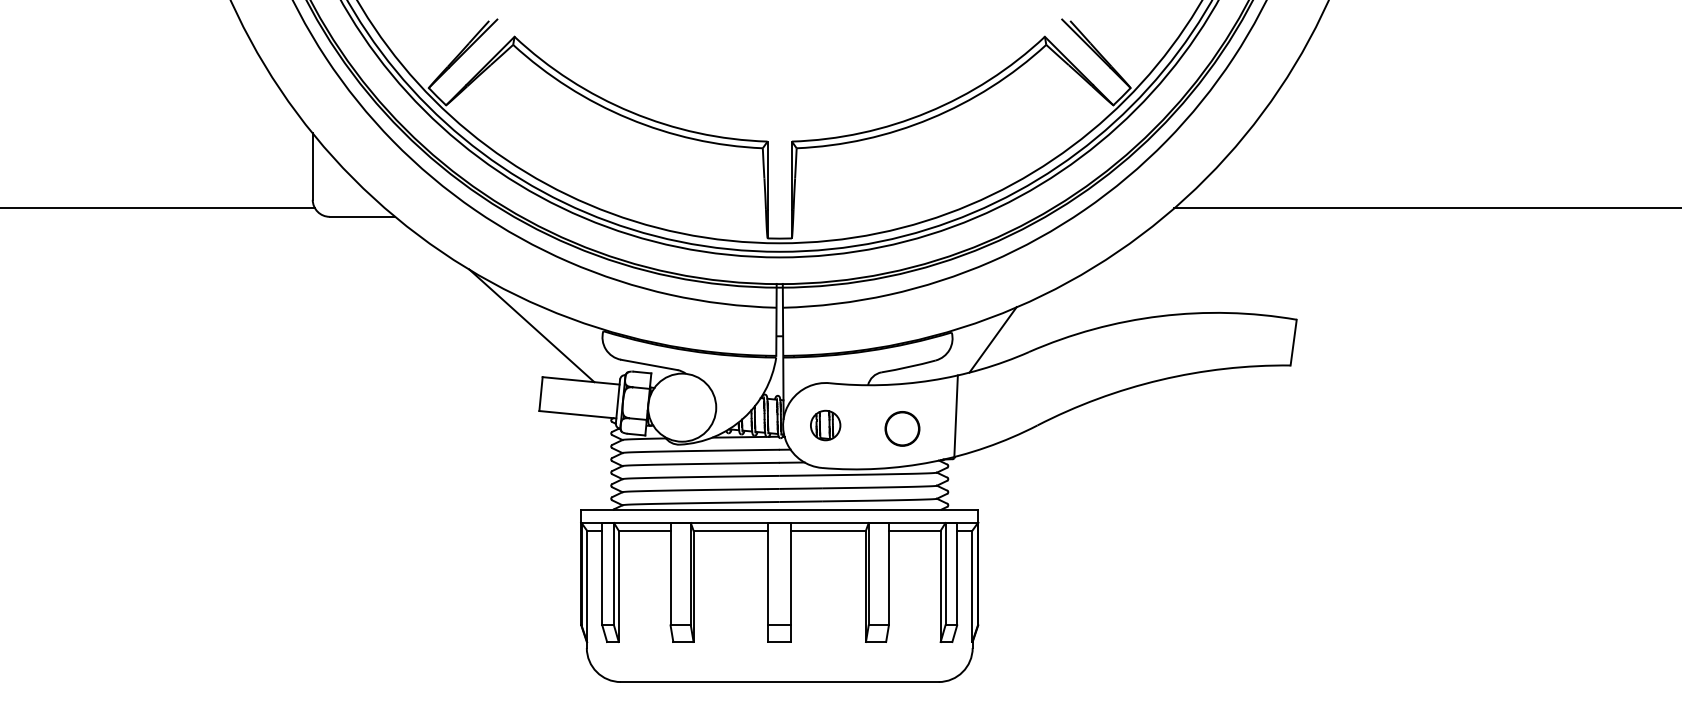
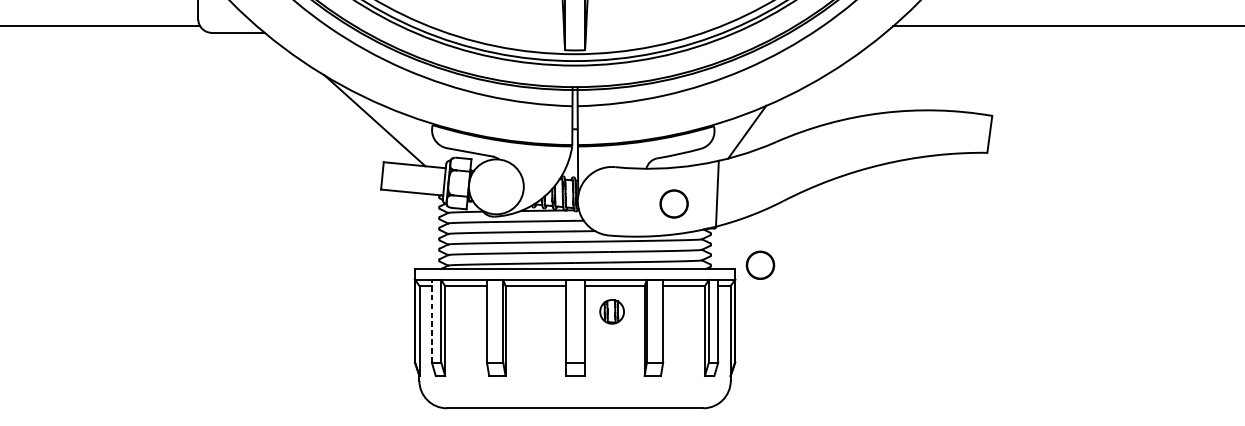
part: (825, 425) -> (612, 311), moved
circle: (1009, 504) -> (760, 265), added
line: (602, 573) -> (432, 320), solid -> dashed

